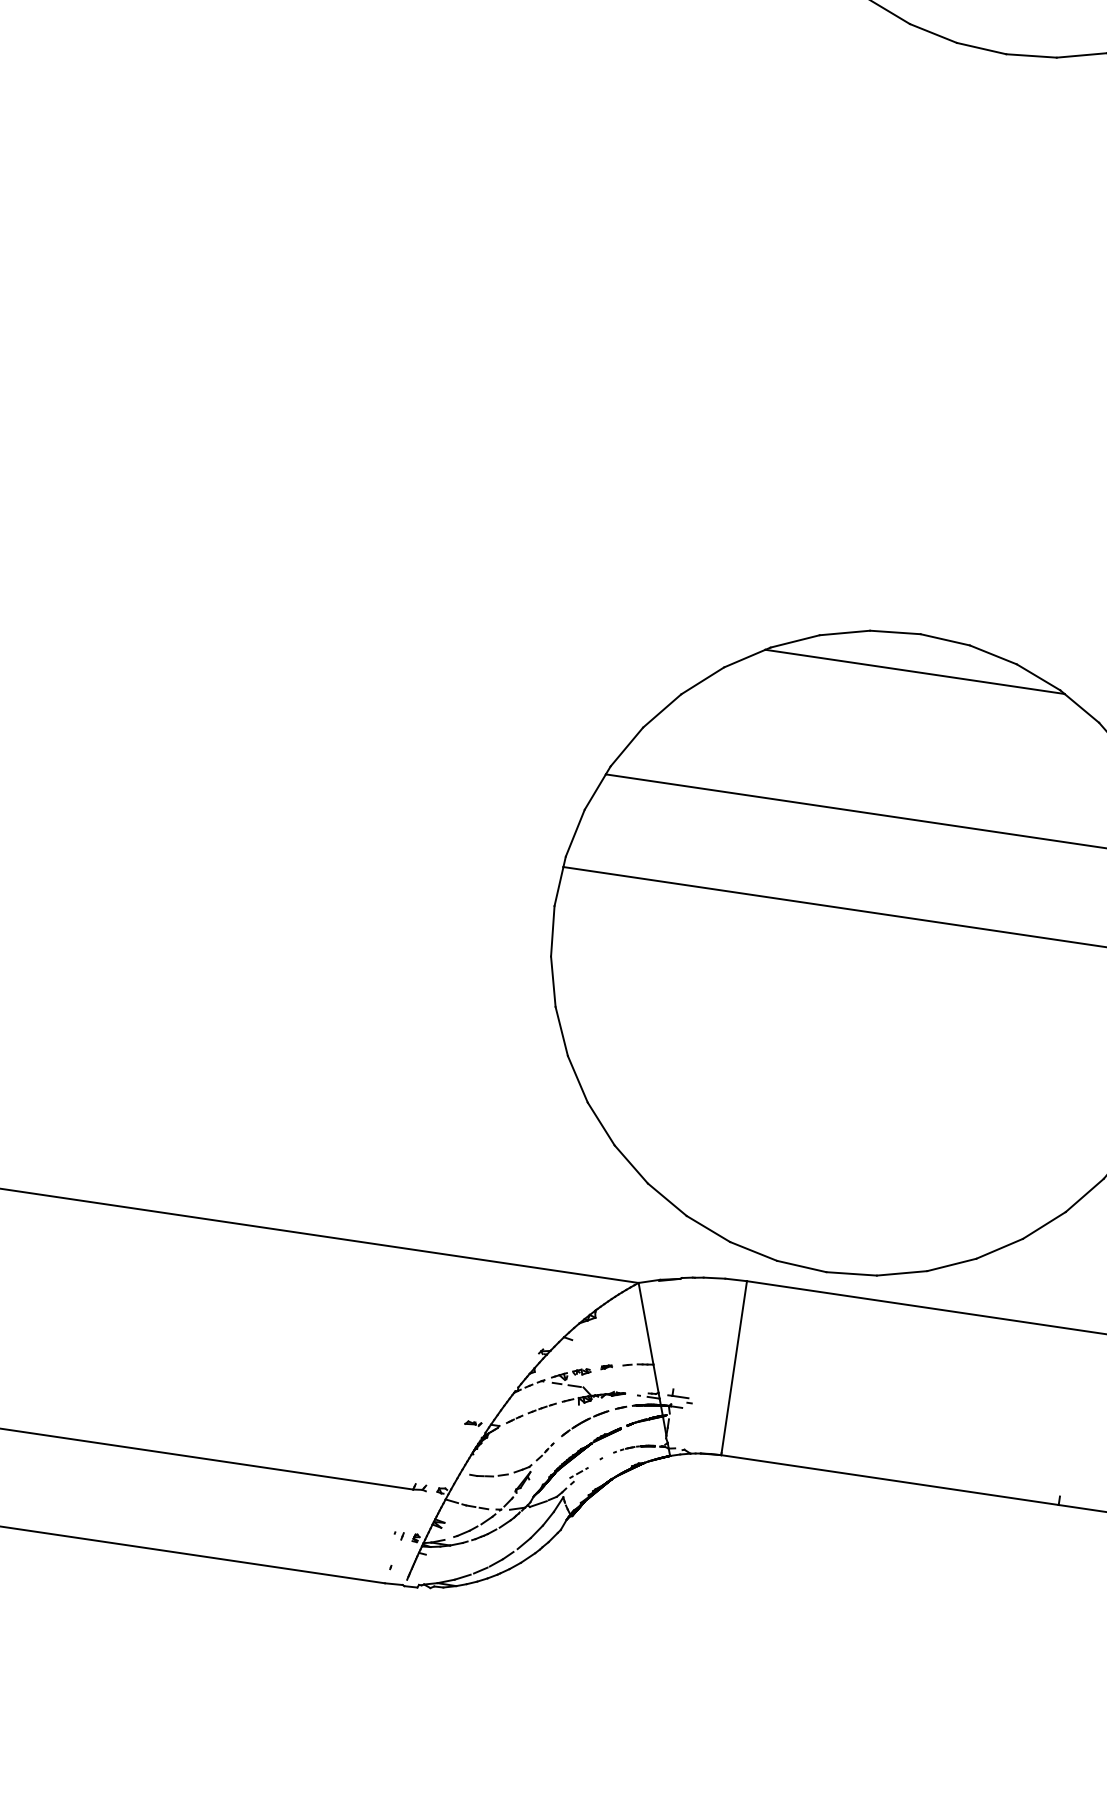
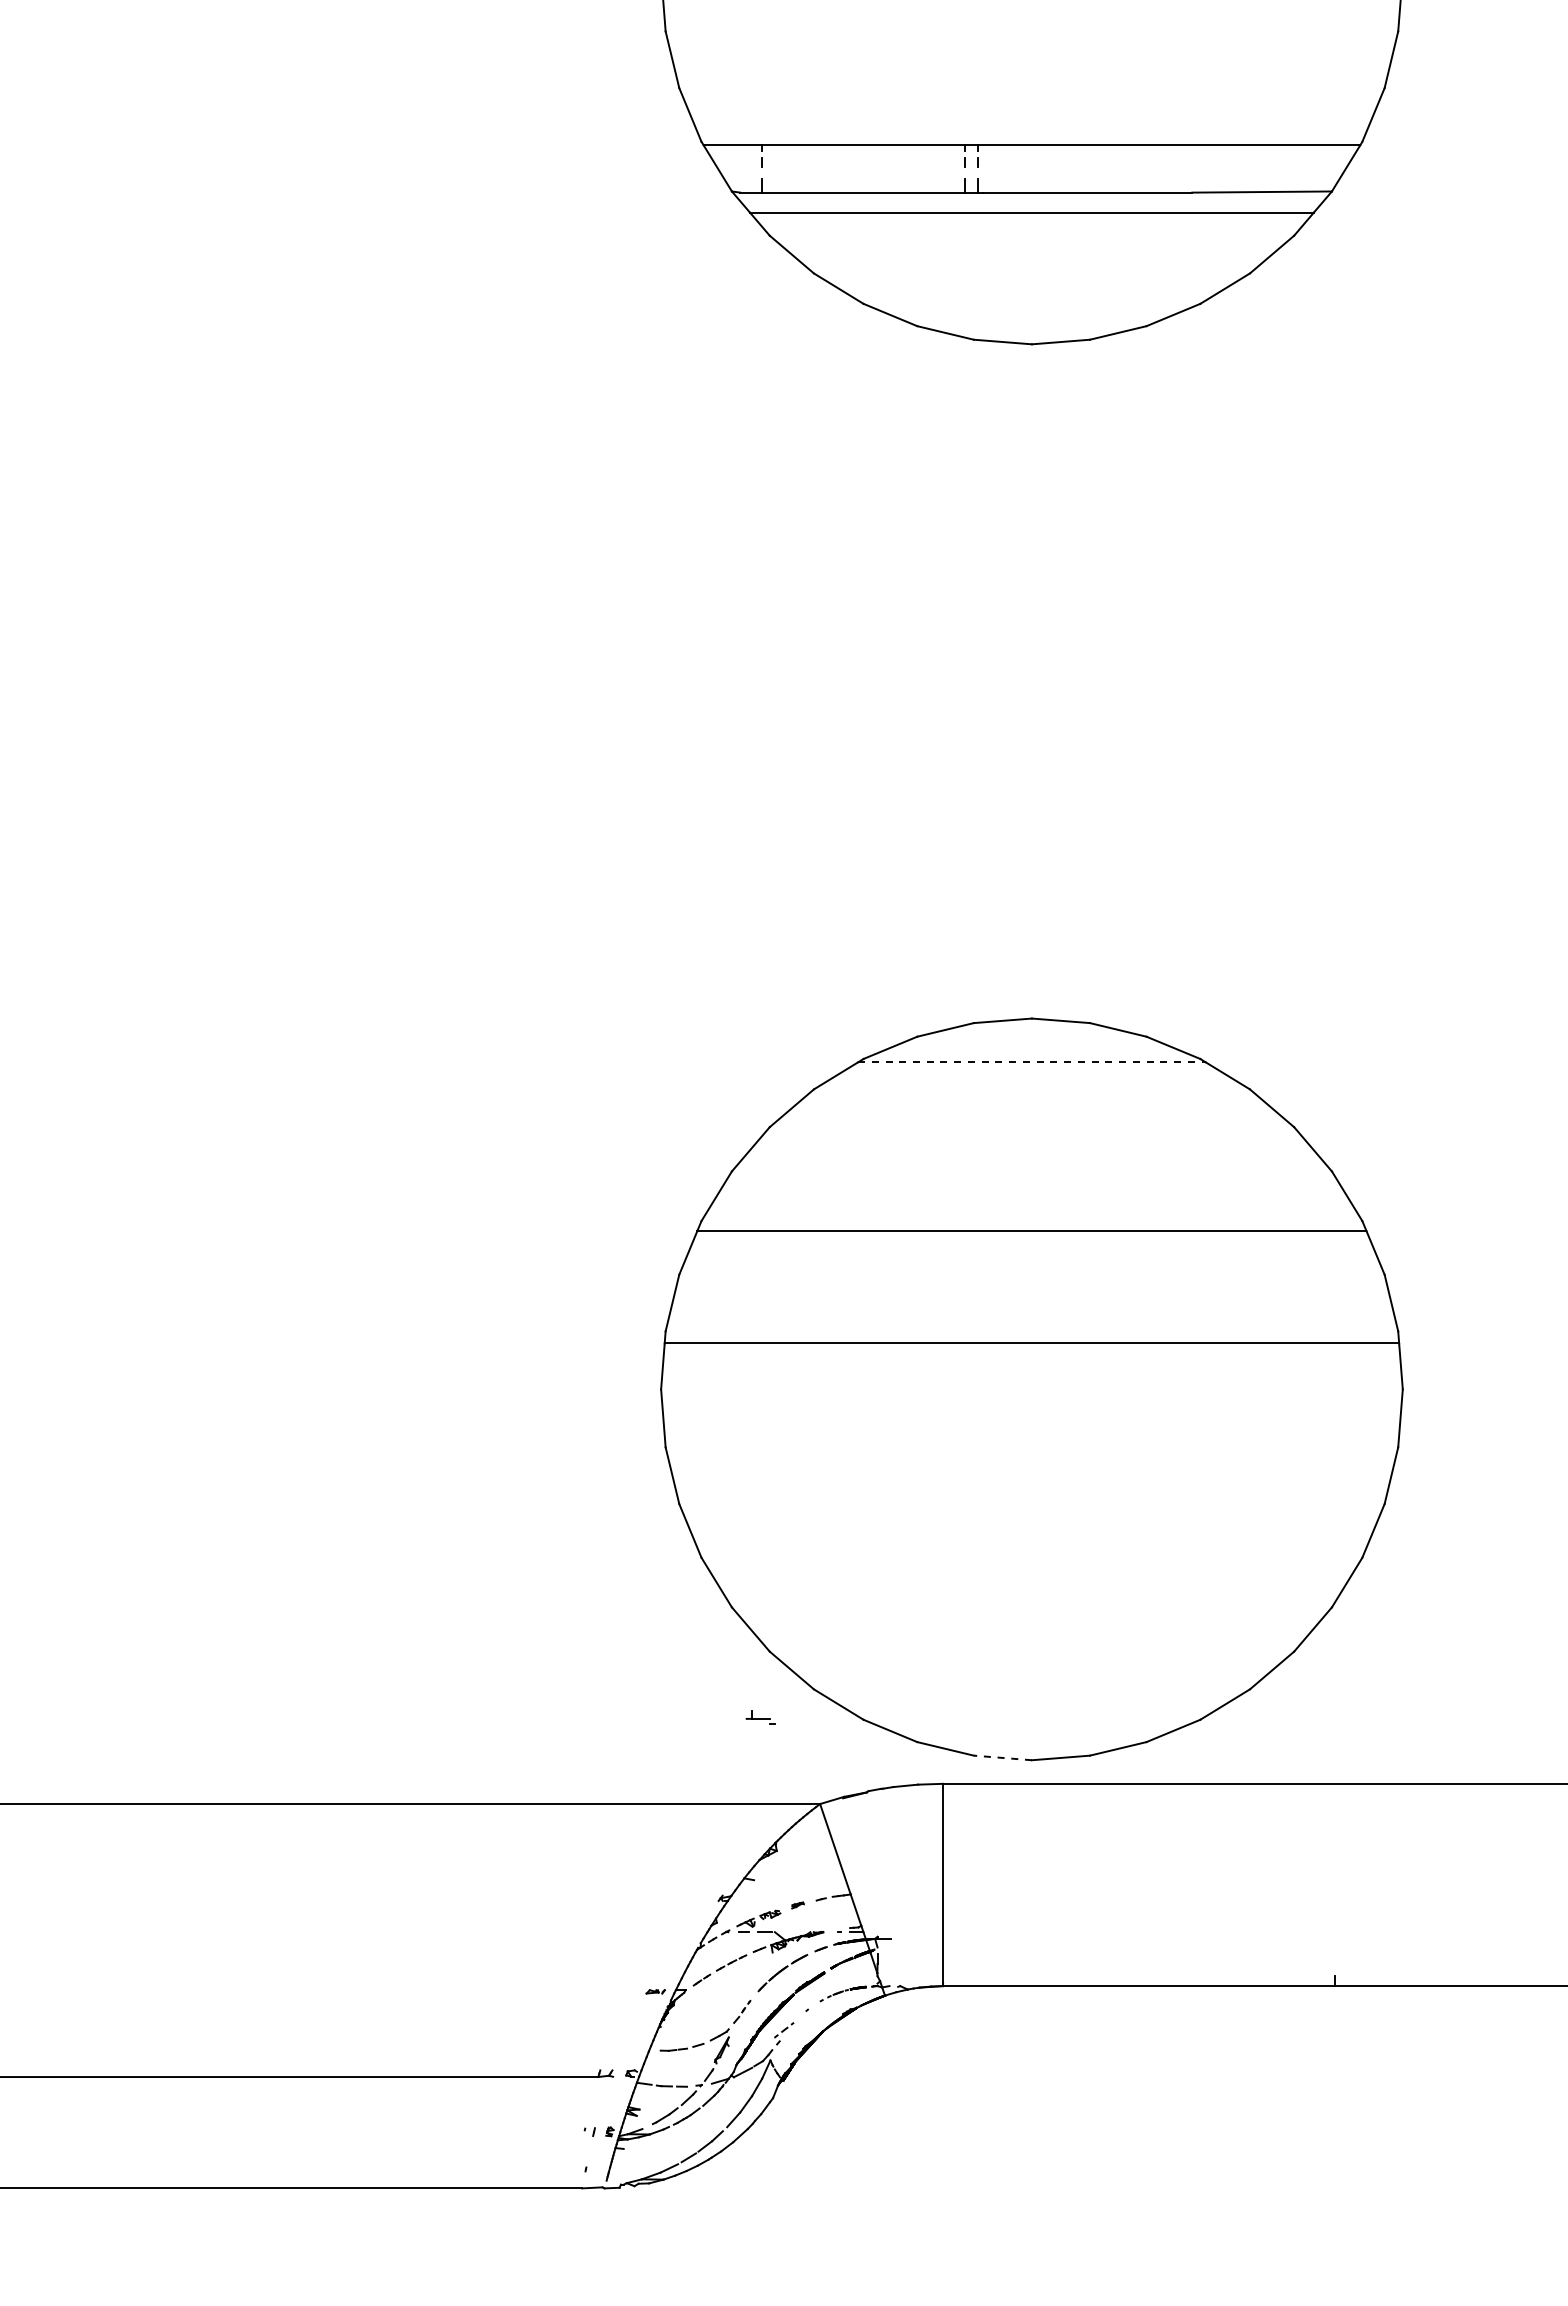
line: (914, 671) -> (1031, 1062), solid -> dashed
line: (801, 1266) -> (1002, 1757), solid -> dashed
part: (680, 1395) -> (760, 1717), moved

